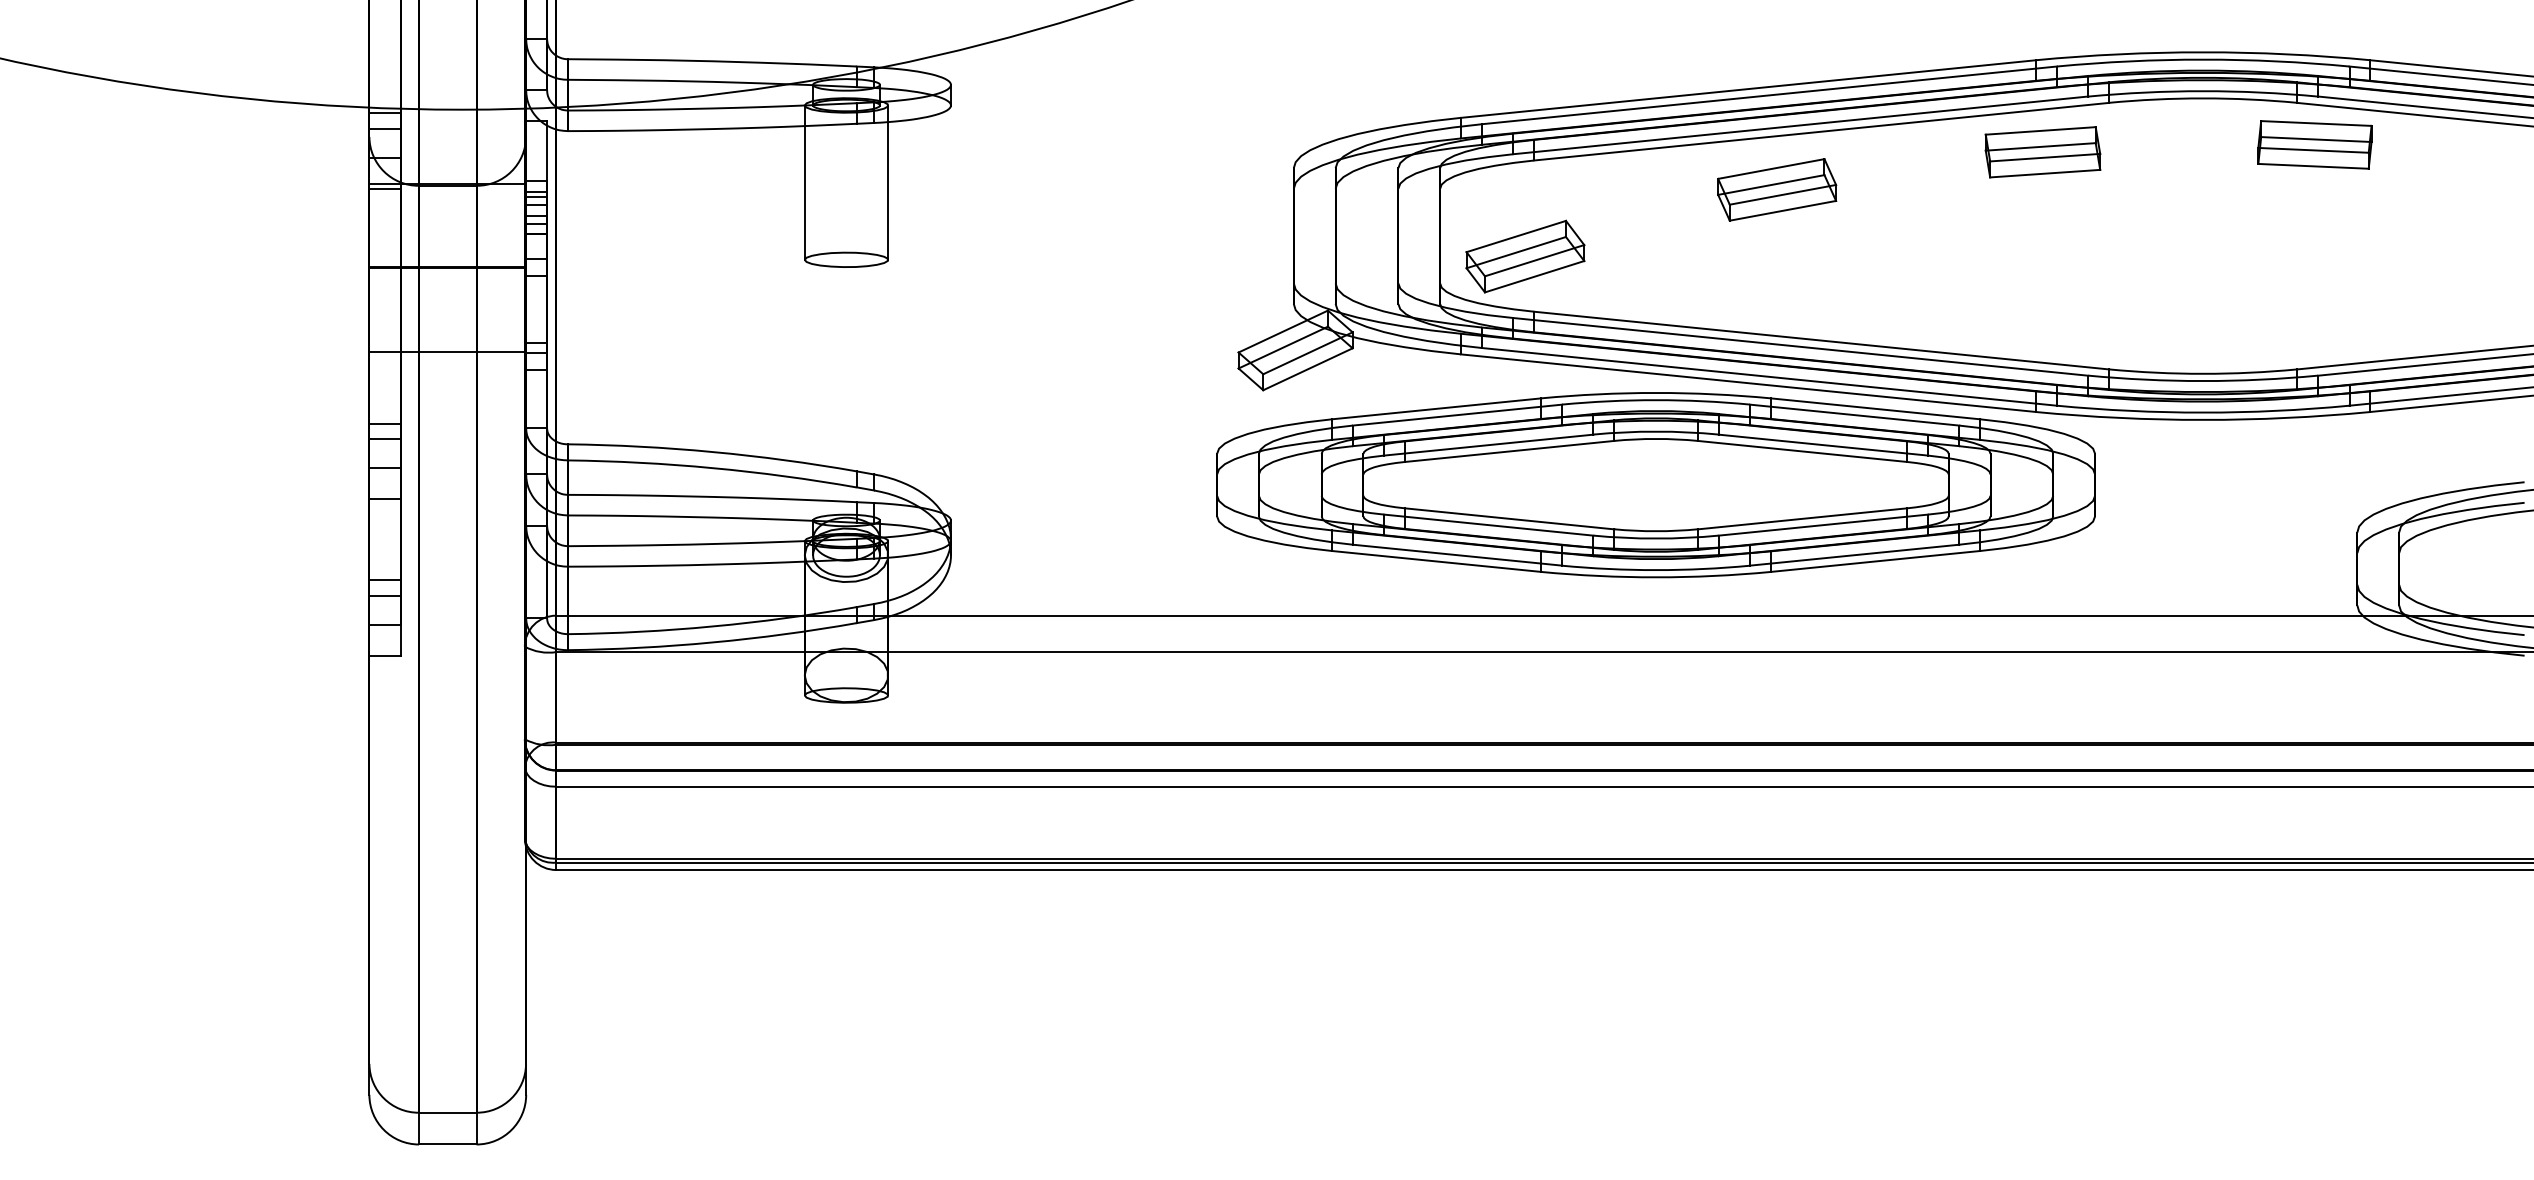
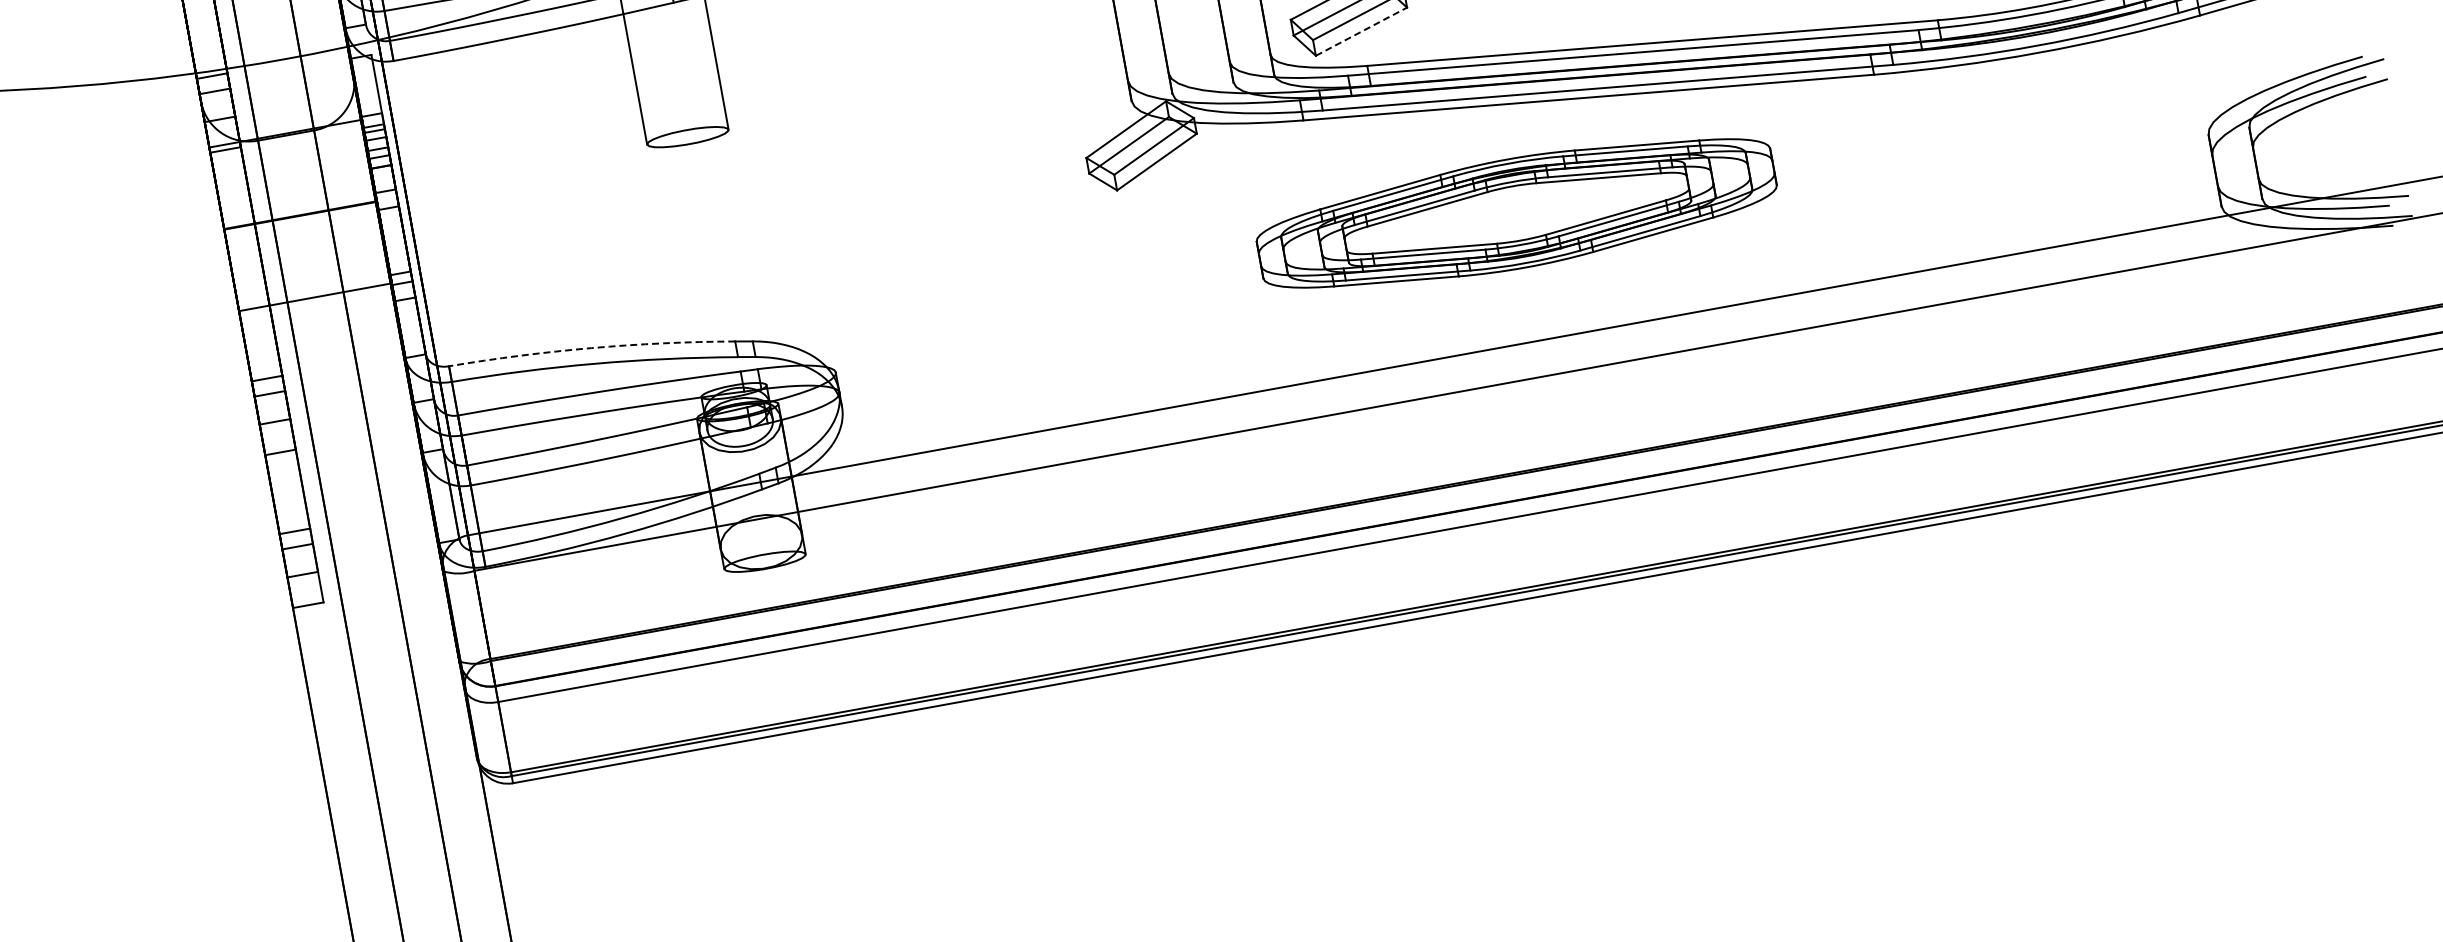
line: (1535, 276) -> (1362, 31), solid -> dashed
arc: (712, 452) -> (591, 348), solid -> dashed
part: (1655, 485) -> (1516, 213), size x0.6

